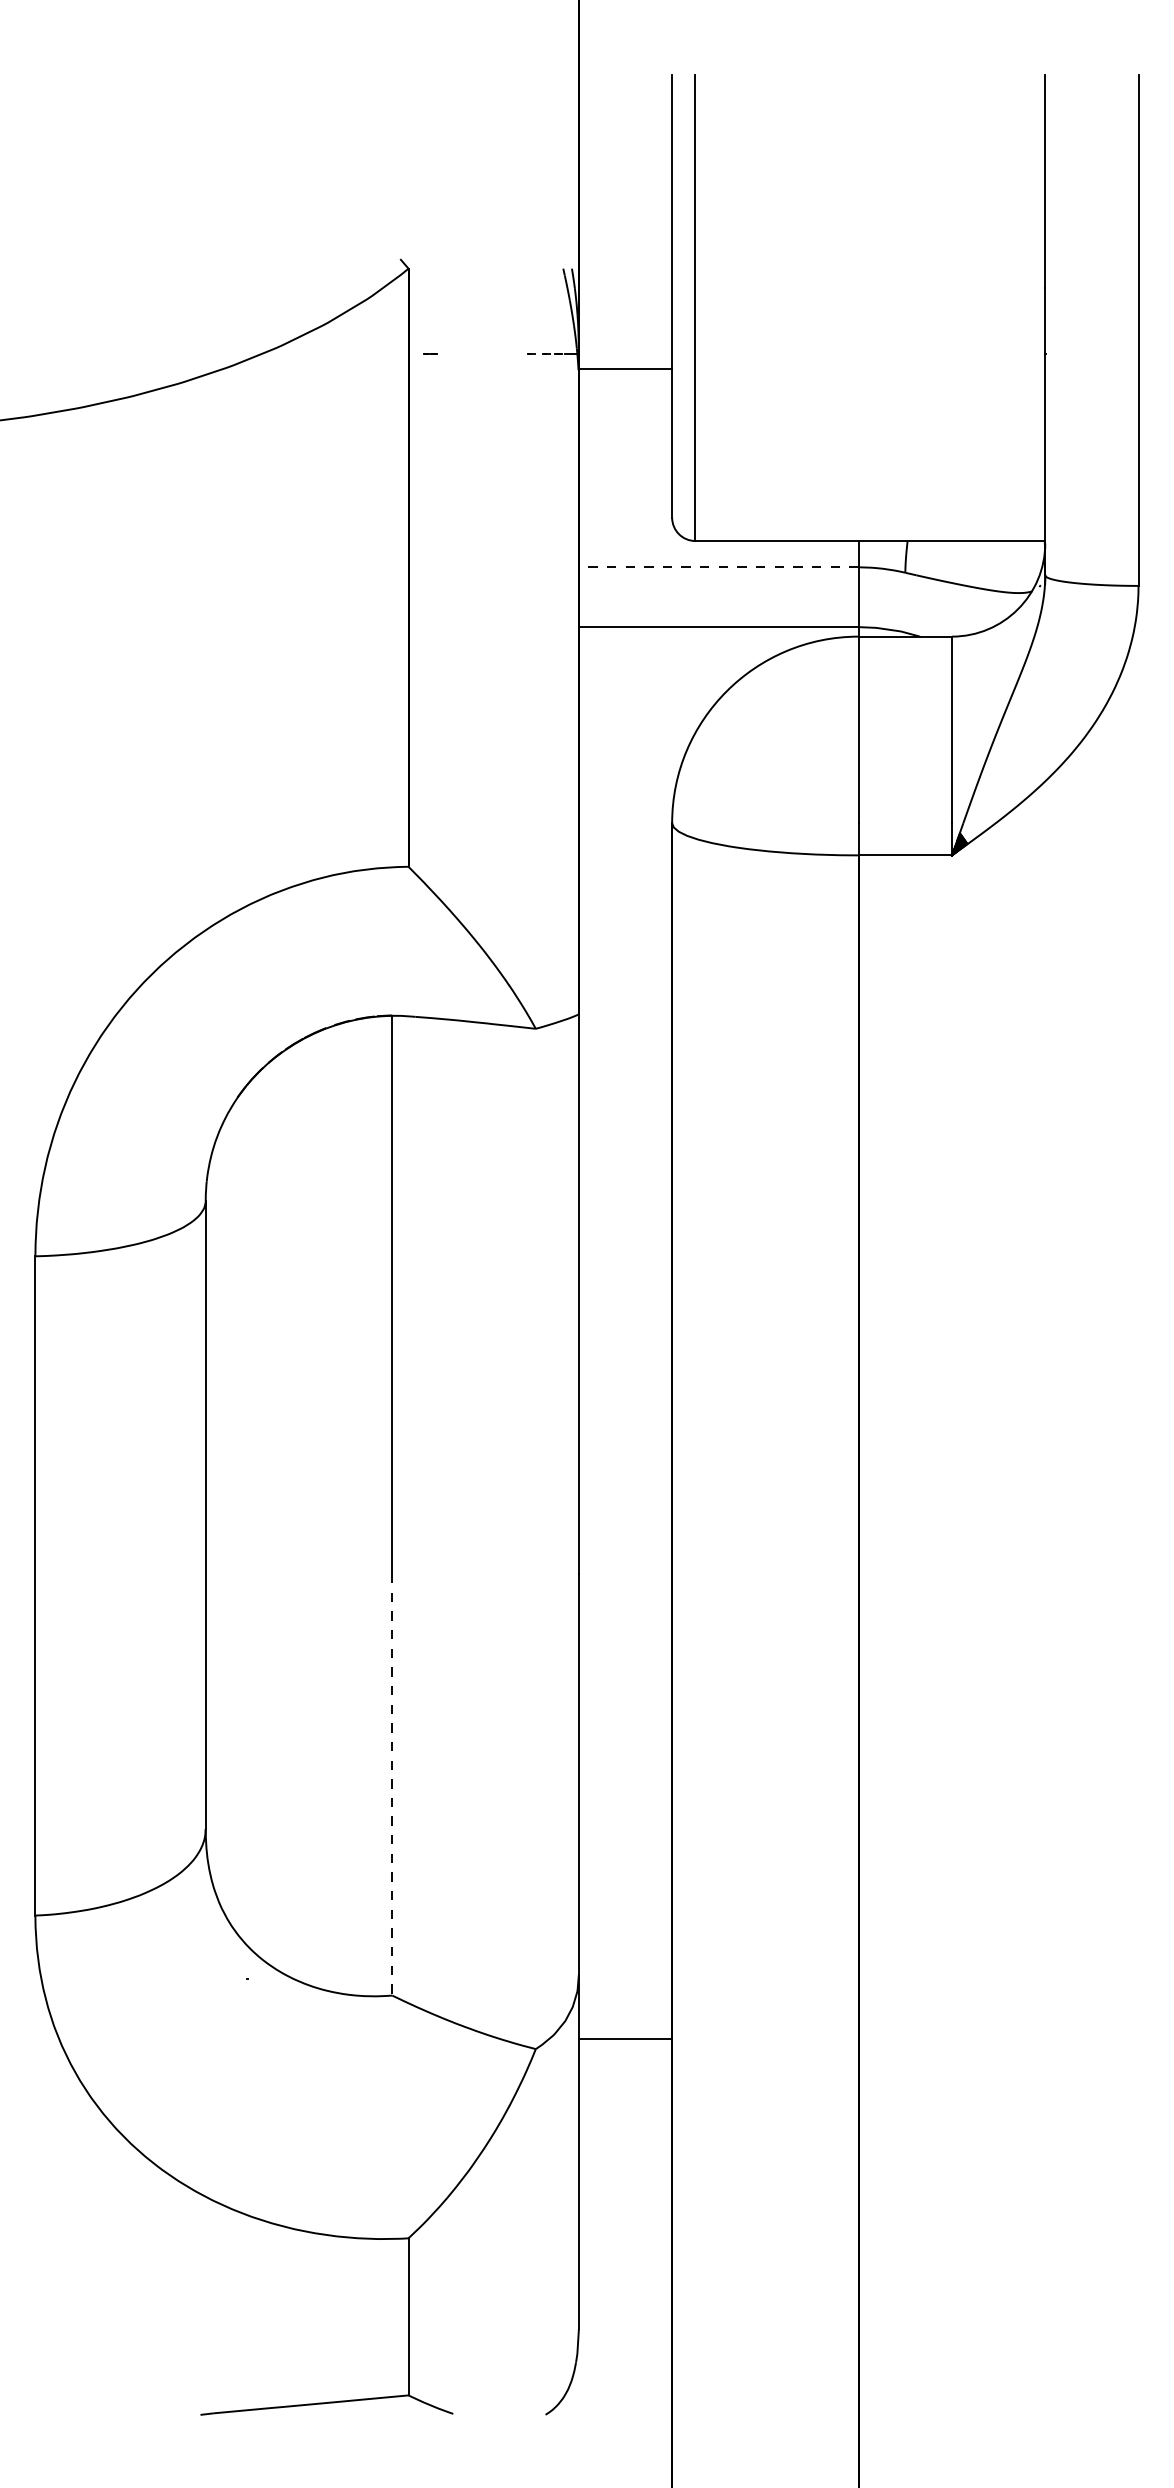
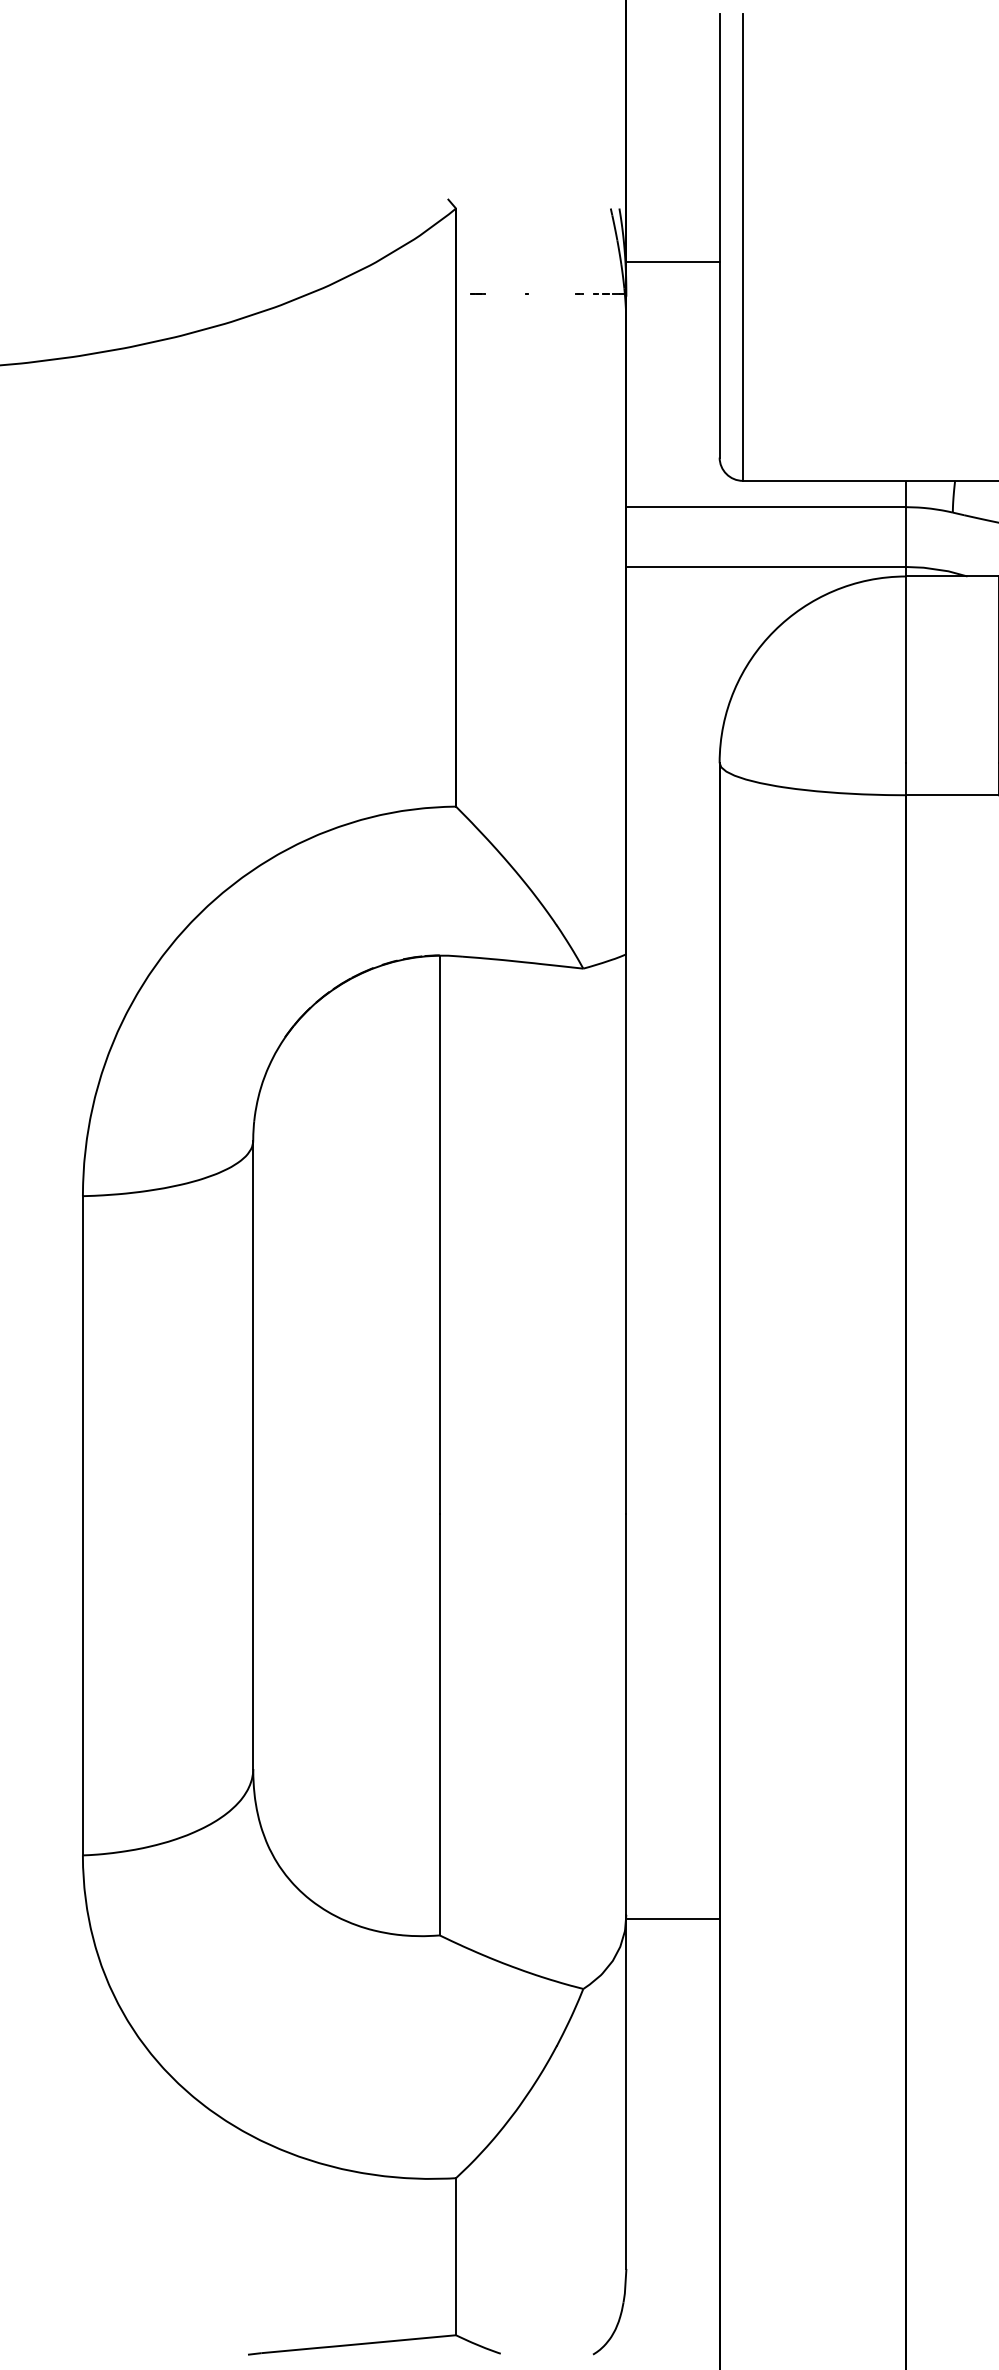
line: (625, 368) -> (672, 262), moved
line: (718, 567) -> (765, 507), dashed -> solid
line: (392, 1784) -> (439, 1724), dashed -> solid
line: (625, 2038) -> (672, 1918), moved

